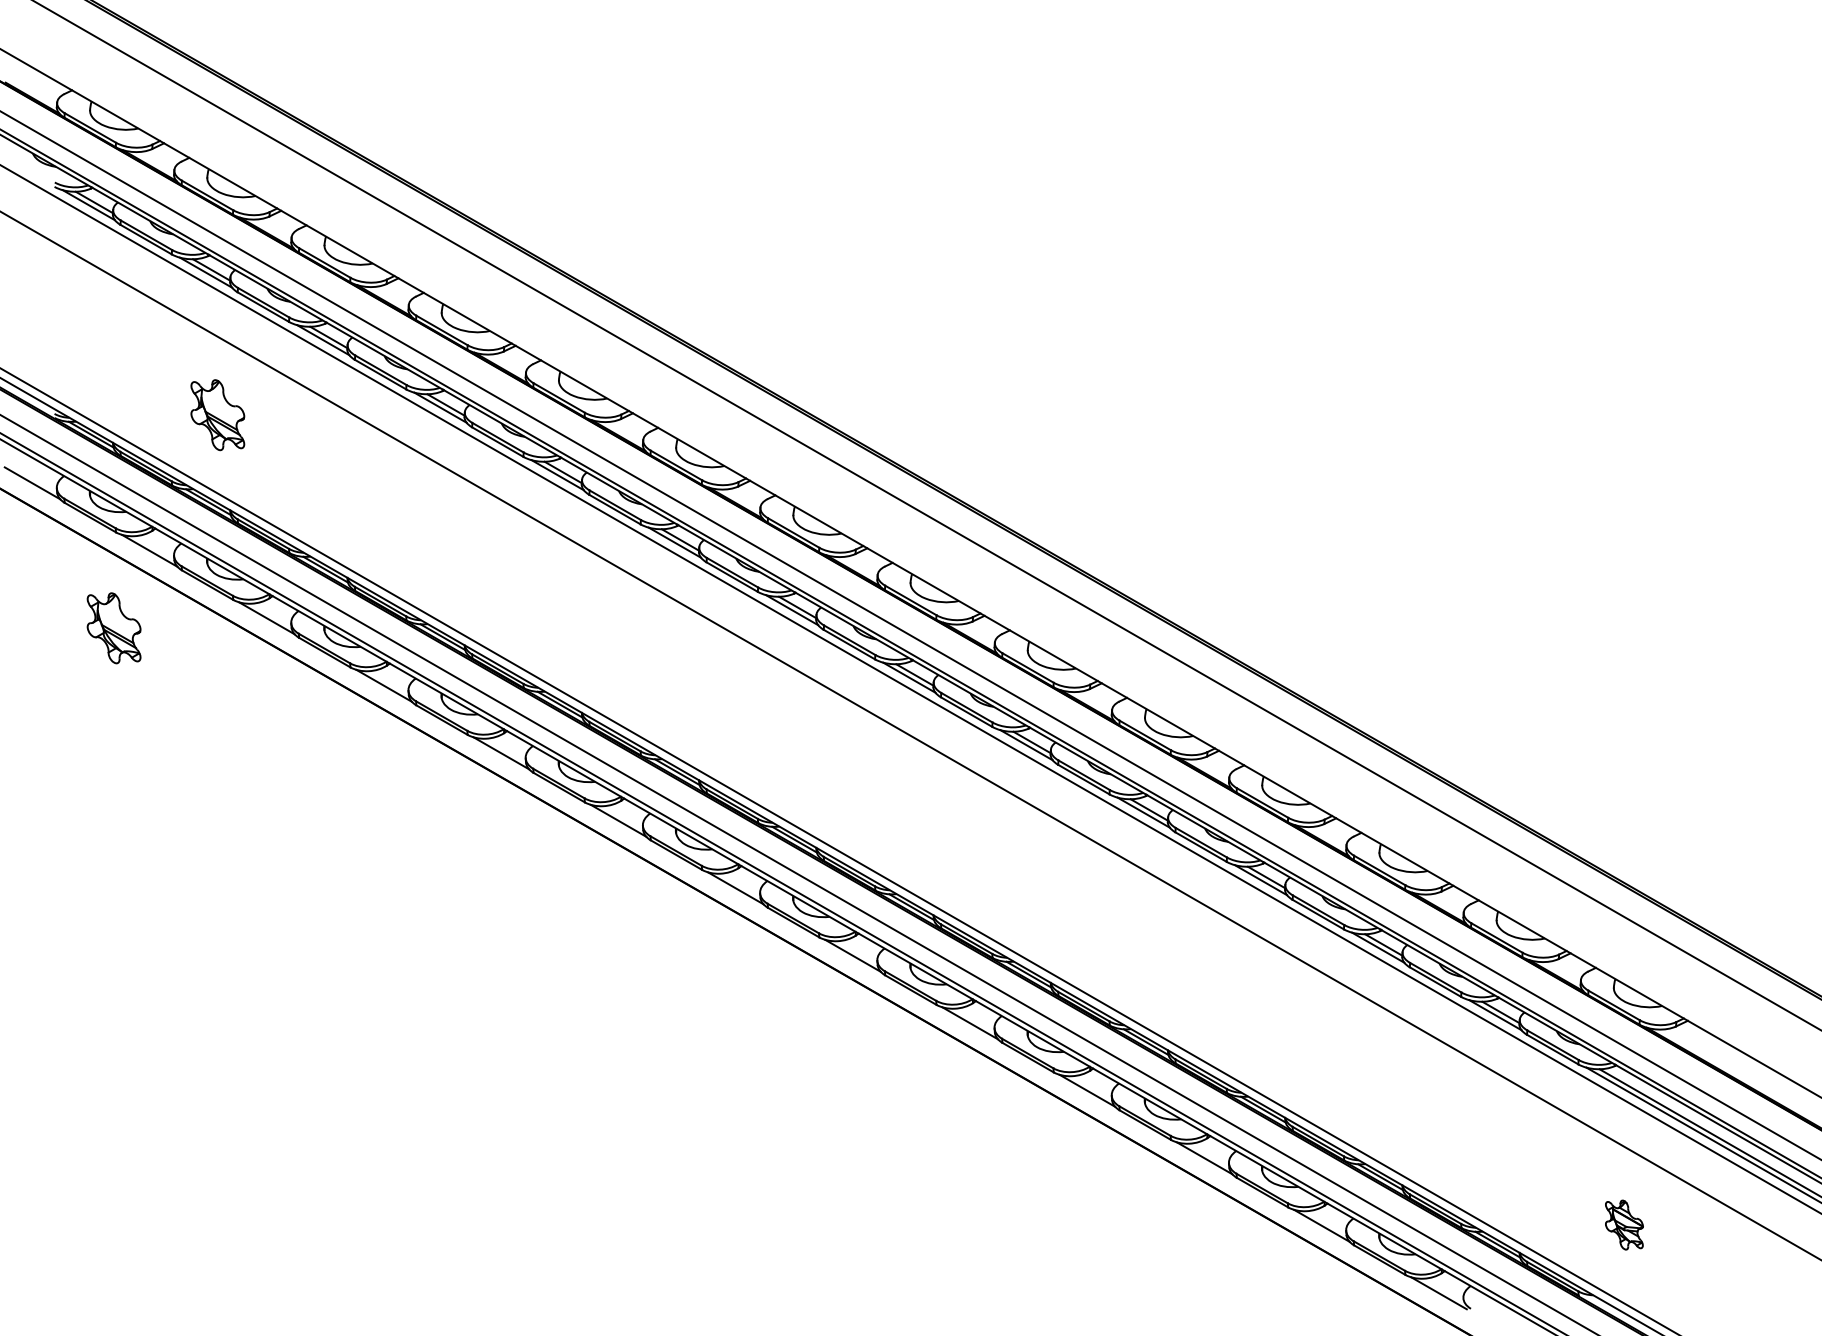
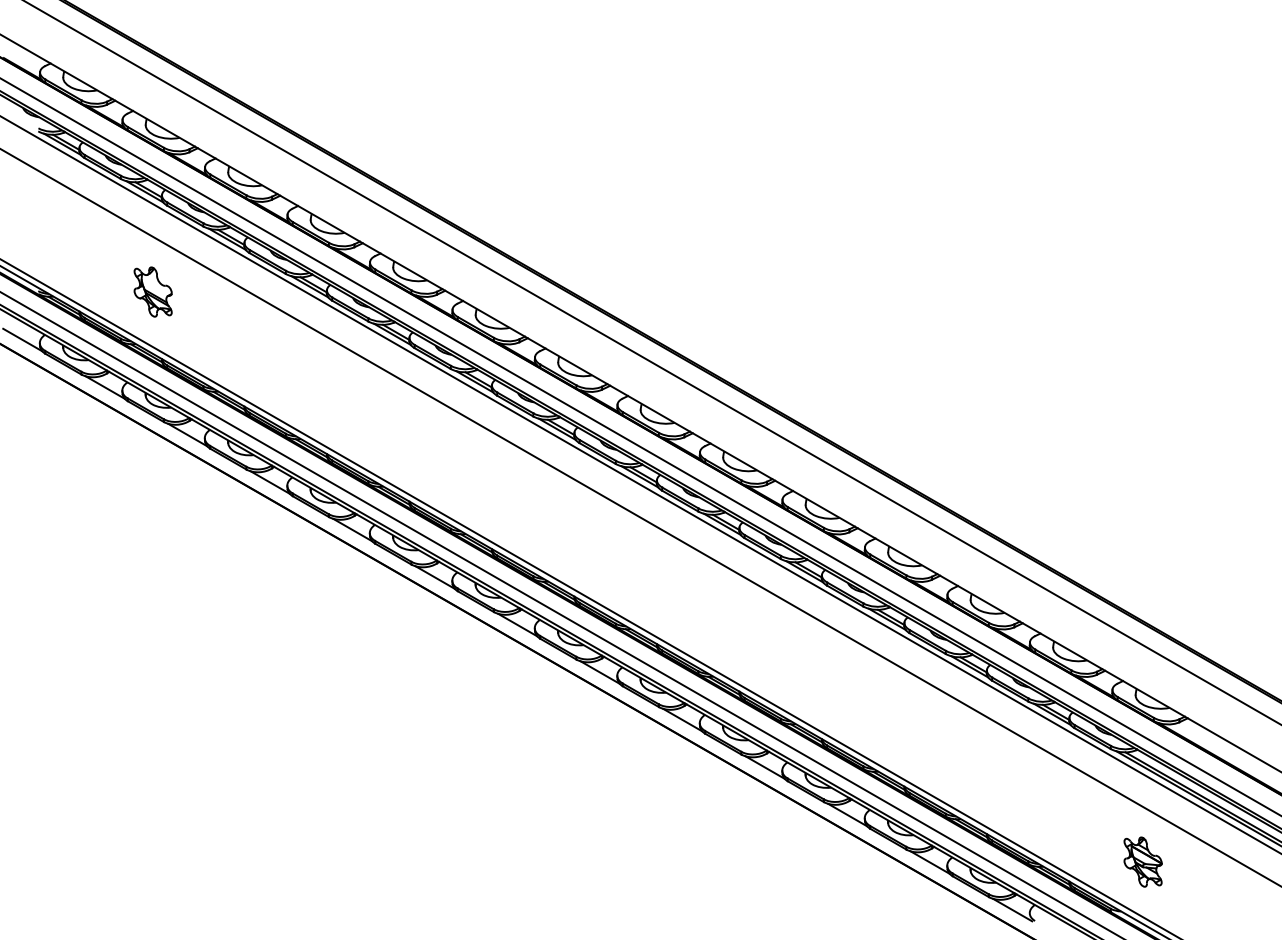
part: (113, 627) -> (79, 441), removed
part: (1623, 1224) -> (1142, 861), size x1.43

